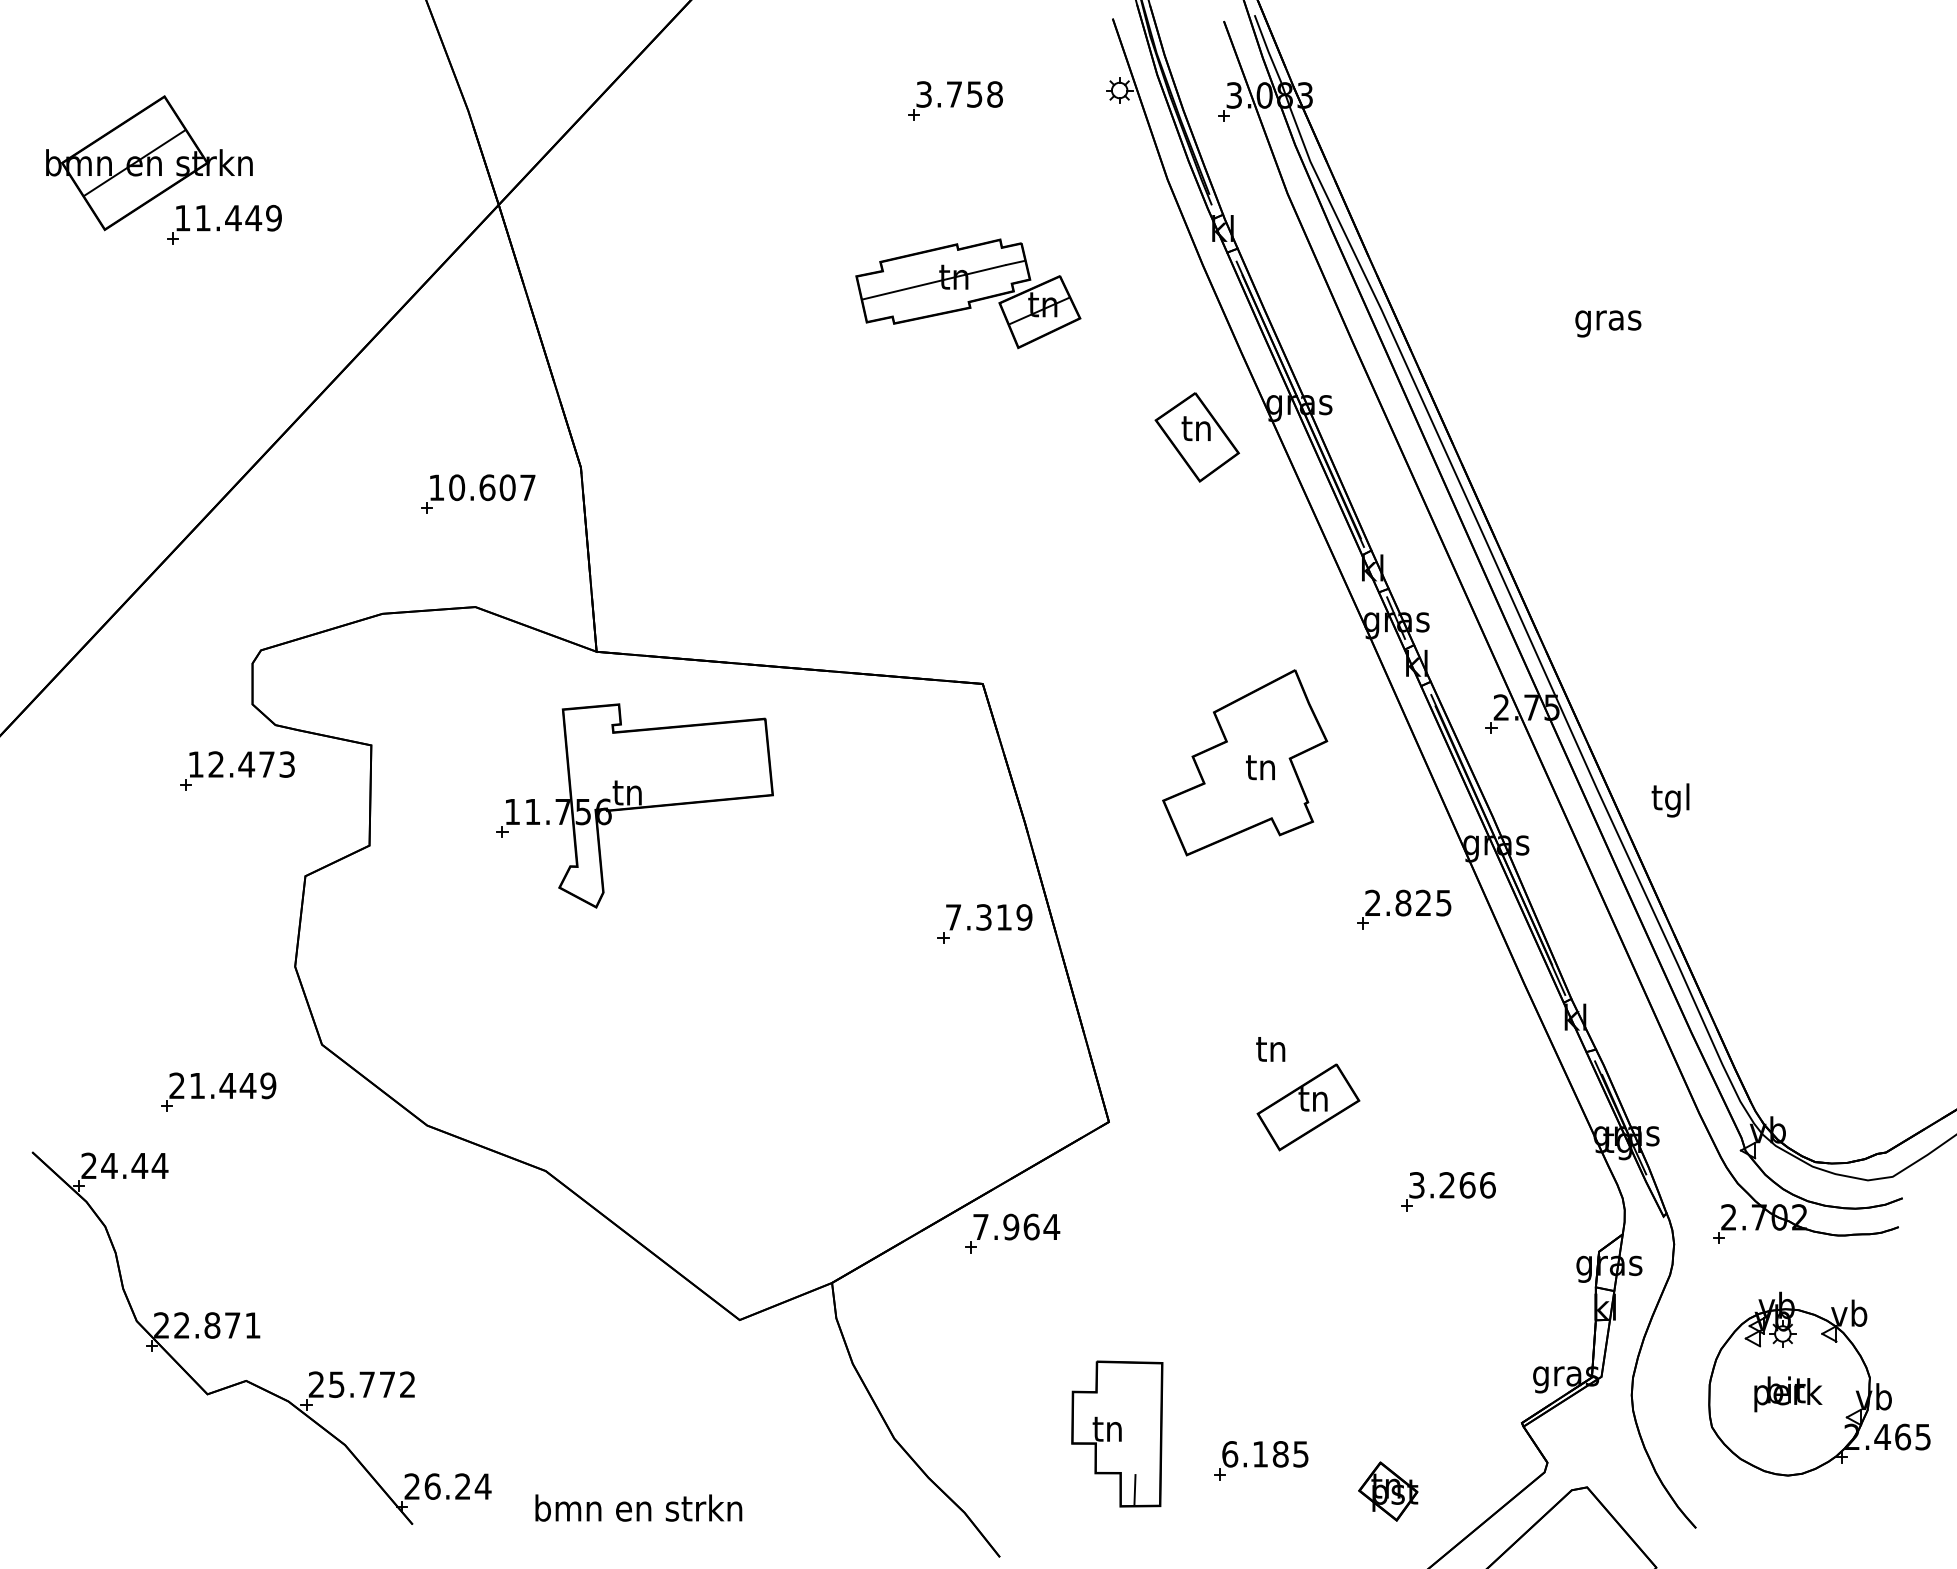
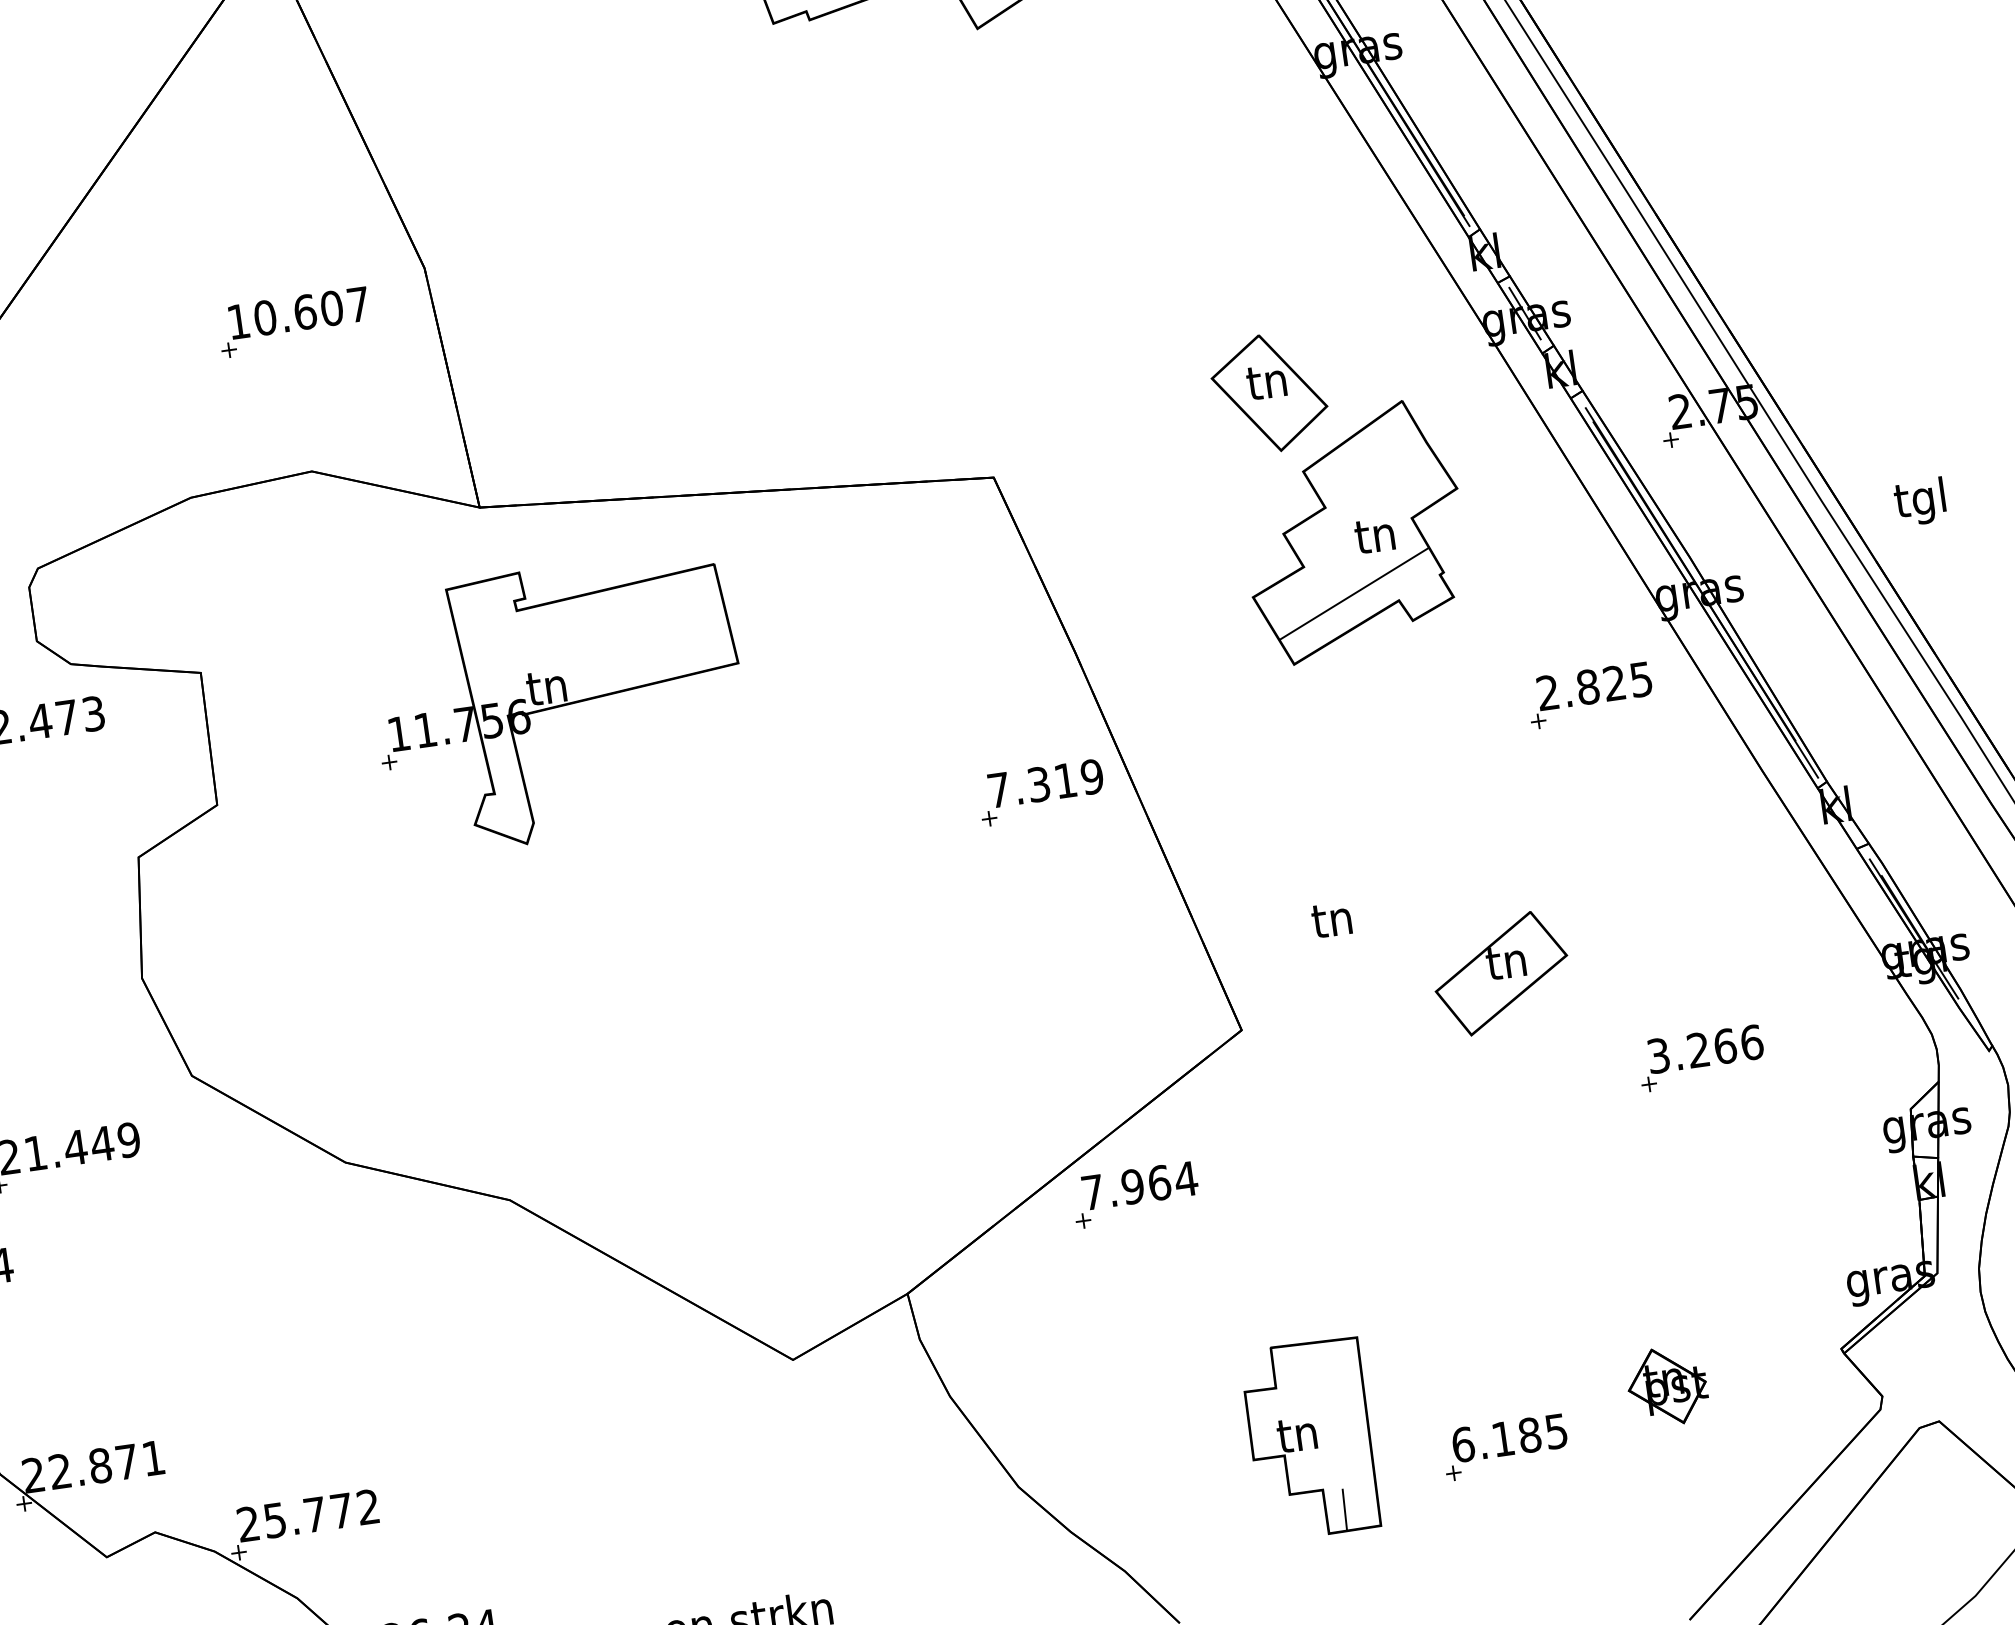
part: (1196, 437) -> (1268, 393), moved
line: (1238, 808) -> (1353, 593), added
text: (1270, 1049) -> (1331, 920), moved
part: (1388, 1491) -> (1667, 1386), moved

